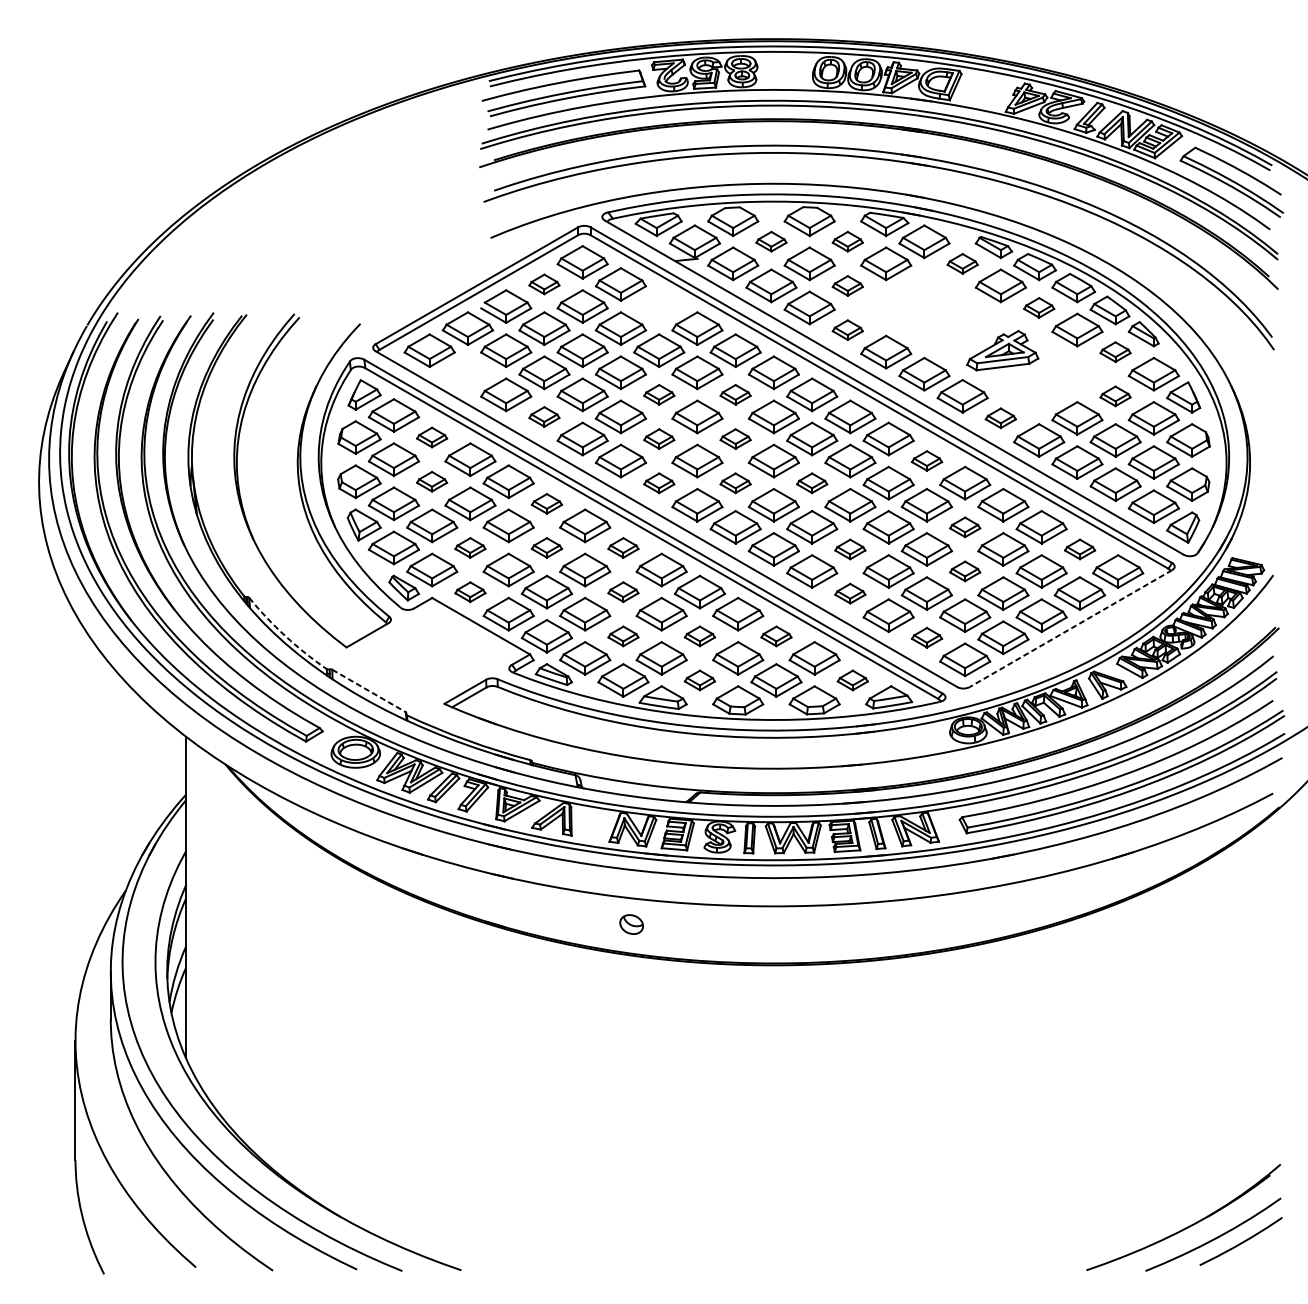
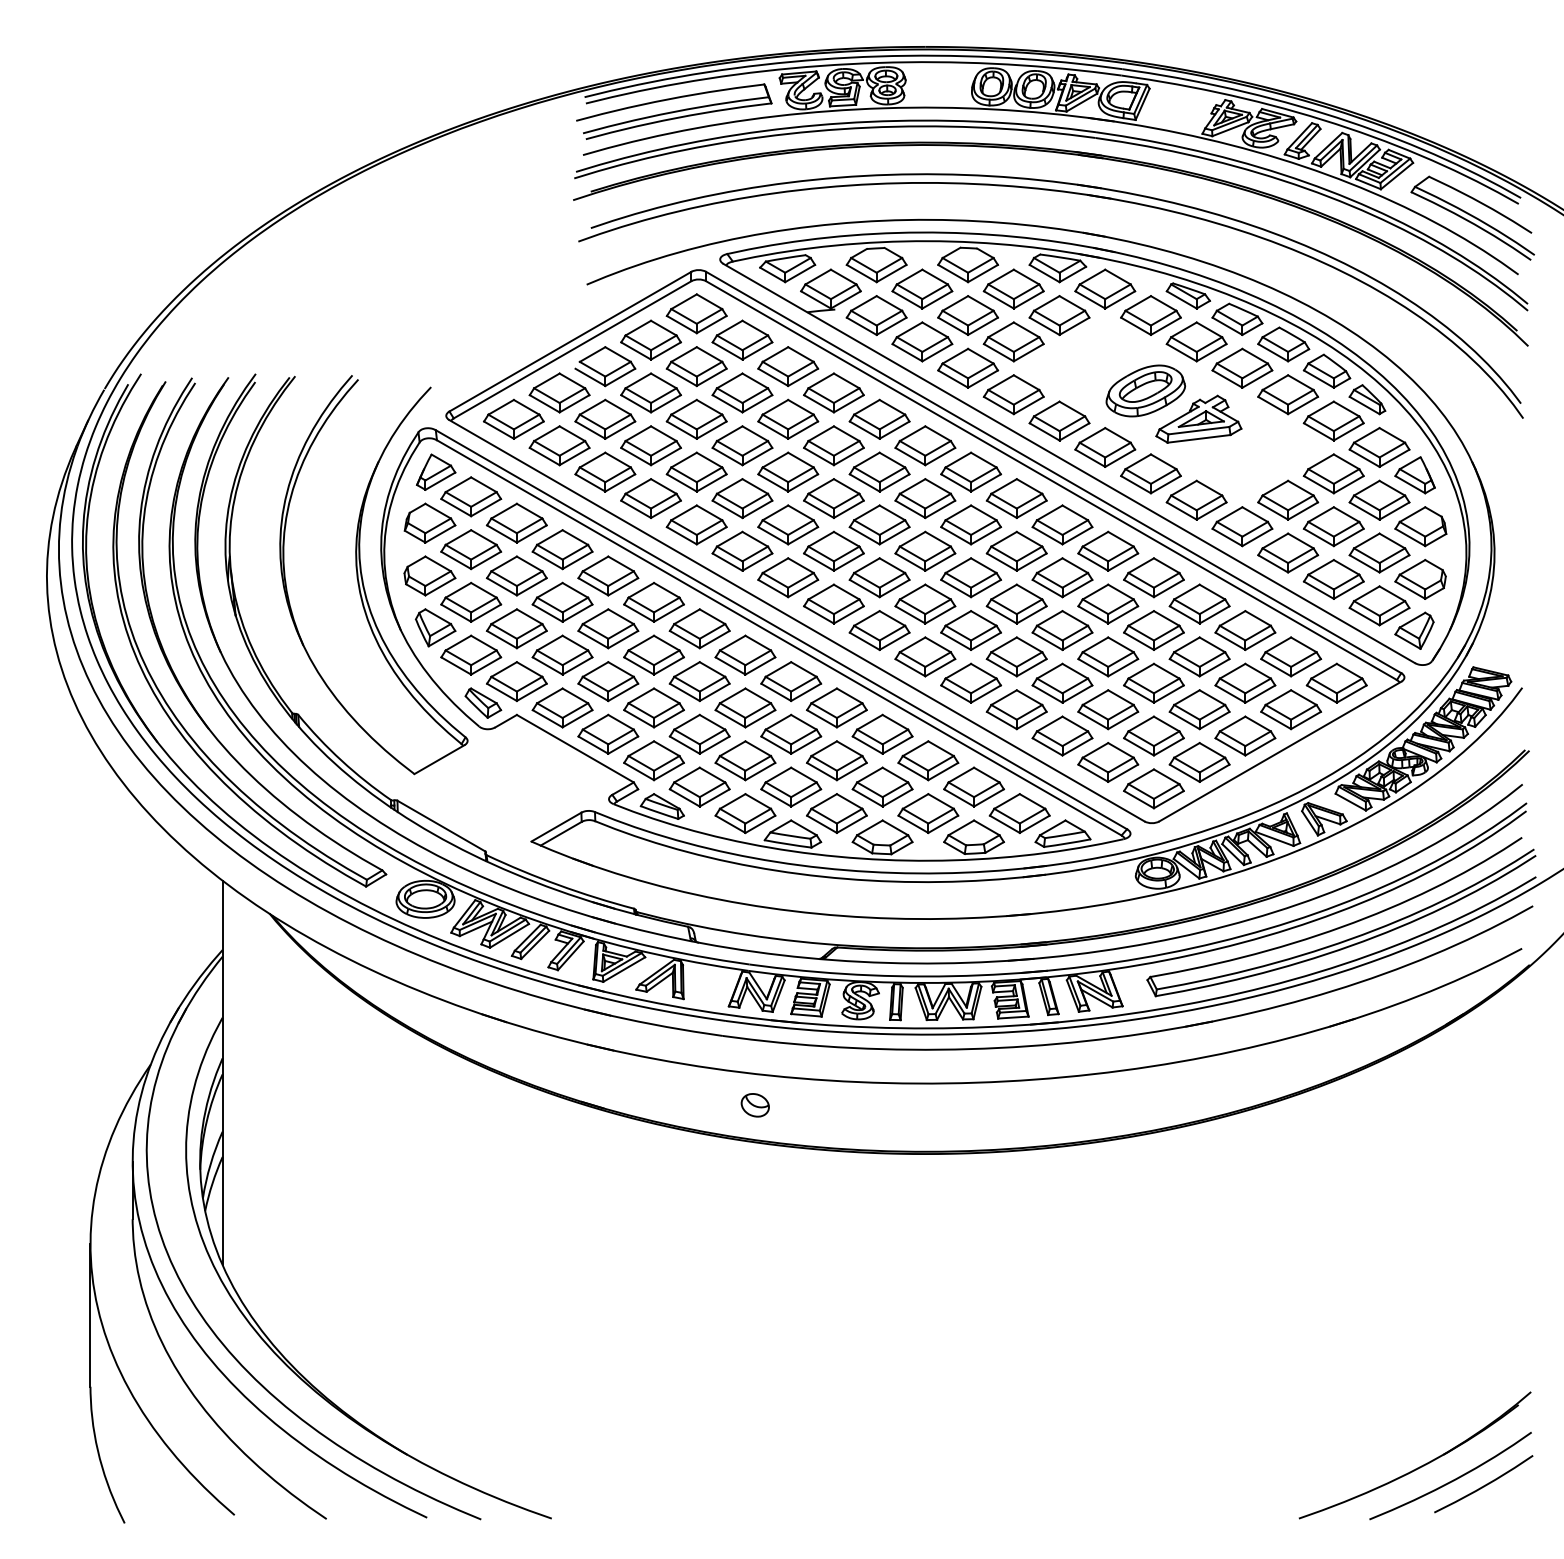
part: (771, 241) -> (922, 288), size x1.67
part: (847, 241) -> (1013, 288), size x1.67
part: (962, 263) -> (1150, 315), size x1.67
part: (543, 283) -> (650, 339), size x1.67
part: (847, 285) -> (1013, 341), size x1.67
part: (659, 306) -> (788, 366), added
part: (1039, 307) -> (1242, 367), size x1.67
part: (958, 326) -> (1145, 390), added
part: (847, 329) -> (1013, 394), size x1.67
part: (1115, 351) -> (1333, 420), size x1.67
part: (467, 372) -> (559, 445), added
part: (659, 394) -> (788, 471), size x1.67
part: (735, 394) -> (879, 471), size x1.67
part: (1115, 396) -> (1333, 473), size x1.67
part: (543, 416) -> (650, 498), size x1.67
part: (1000, 417) -> (1196, 499), size x1.67
part: (431, 436) -> (516, 522), size x1.67
part: (659, 438) -> (788, 524), size x1.67
part: (735, 438) -> (879, 524), size x1.67
part: (927, 460) -> (1108, 550), size x1.67
part: (431, 481) -> (516, 575), size x1.67
part: (659, 483) -> (788, 577), size x1.67
part: (735, 483) -> (879, 577), size x1.67
part: (811, 483) -> (970, 577), size x1.67
part: (546, 503) -> (653, 602), size x1.67
part: (964, 527) -> (1153, 630), size x1.67
part: (470, 547) -> (562, 654), size x1.67
part: (546, 547) -> (653, 654), size x1.67
part: (623, 547) -> (745, 654), size x1.67
part: (850, 549) -> (1016, 656), size x1.67
part: (1080, 549) -> (1291, 656), size x1.67
part: (964, 570) -> (1153, 682), size x1.67
part: (470, 591) -> (562, 707), size x1.67
part: (623, 591) -> (745, 707), size x1.67
part: (850, 593) -> (1016, 709), size x1.67
line: (1071, 628) -> (1280, 751), dashed -> solid
arc: (285, 636) -> (341, 760), dashed -> solid
part: (623, 636) -> (745, 760), size x1.67
part: (699, 636) -> (836, 760), size x1.67
part: (776, 636) -> (928, 760), size x1.67
part: (927, 637) -> (1108, 762), size x1.67
part: (699, 680) -> (836, 813), size x1.67
part: (852, 680) -> (1019, 813), size x1.67
line: (369, 691) -> (441, 826), dashed -> solid

